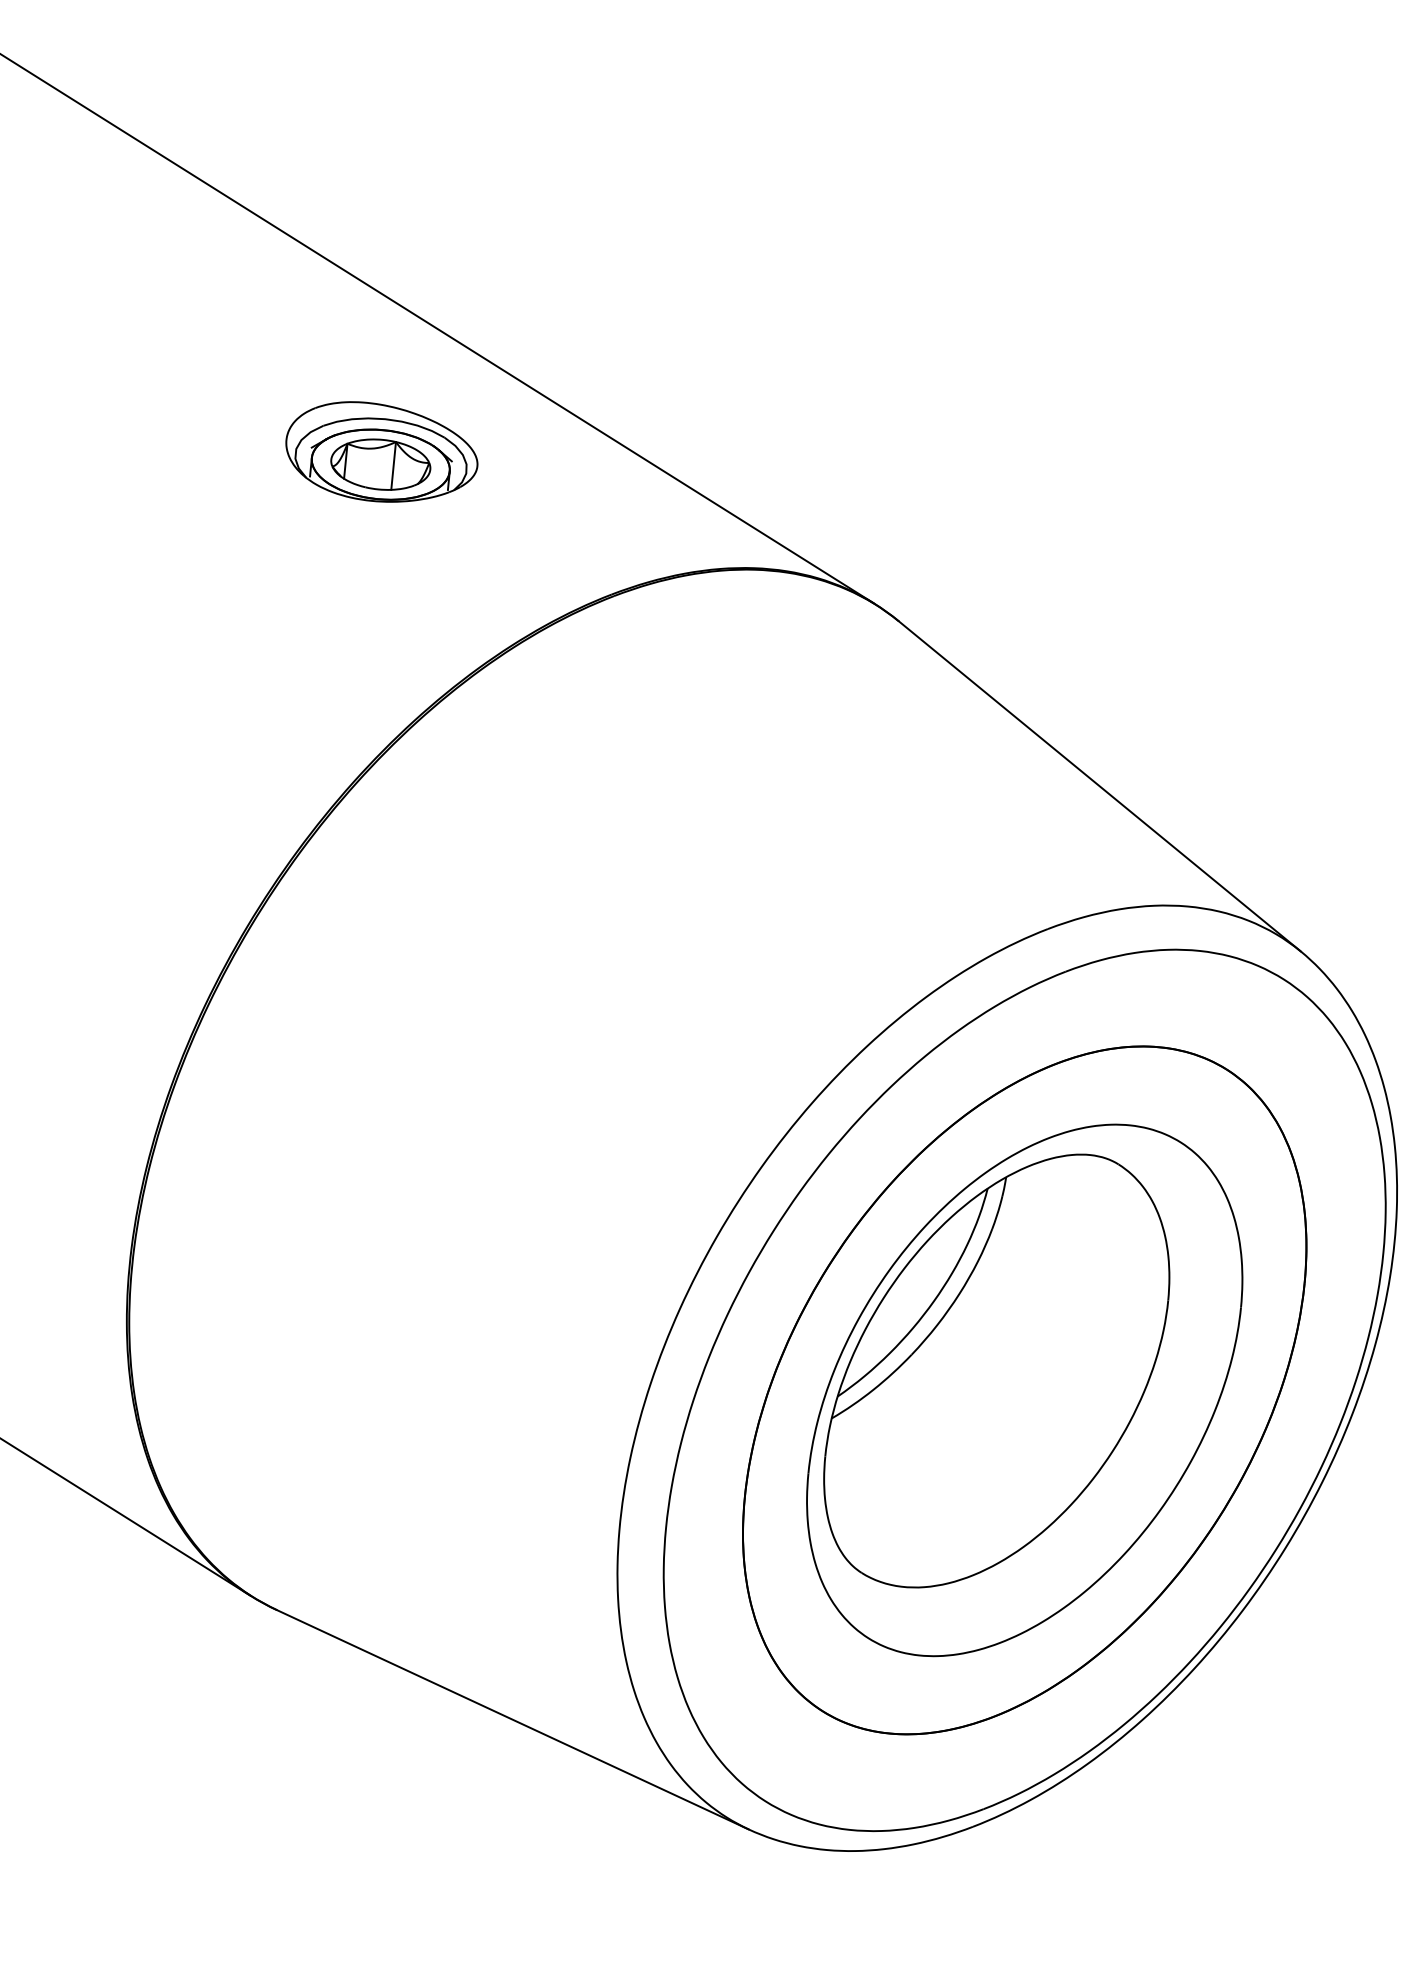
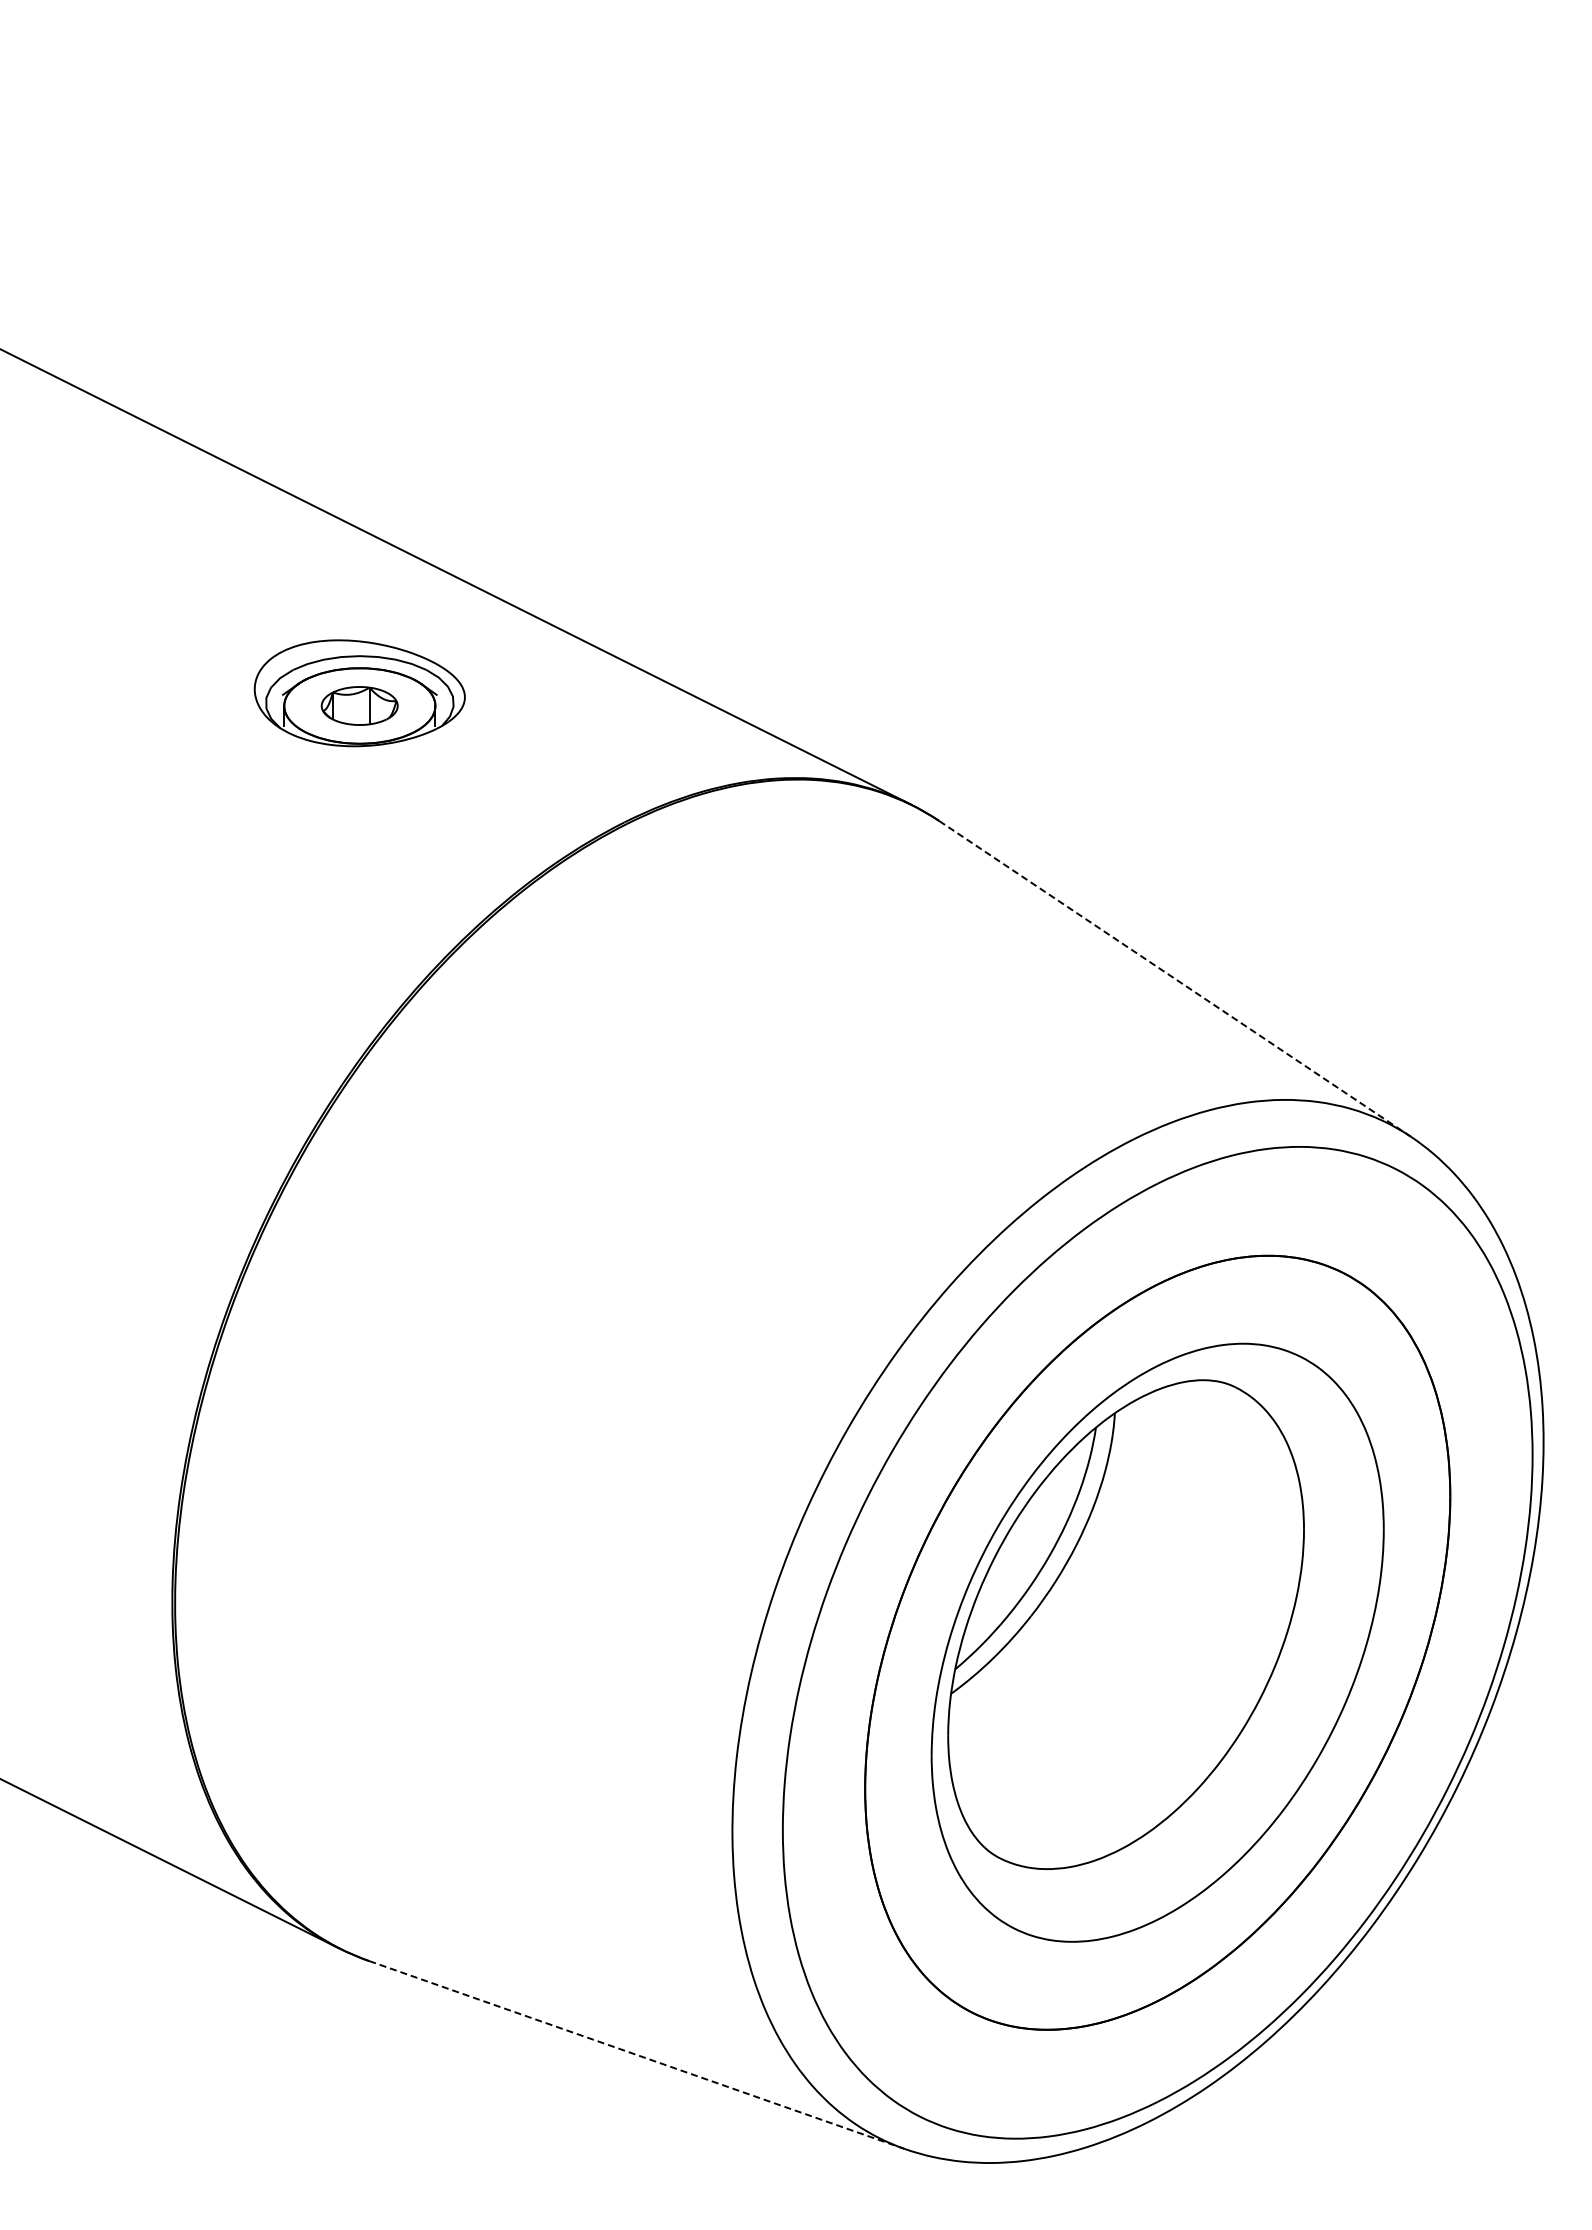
part: (380, 464) -> (359, 705), size x0.7
line: (1100, 786) -> (1175, 978), solid -> dashed
line: (513, 1720) -> (637, 2055), solid -> dashed

